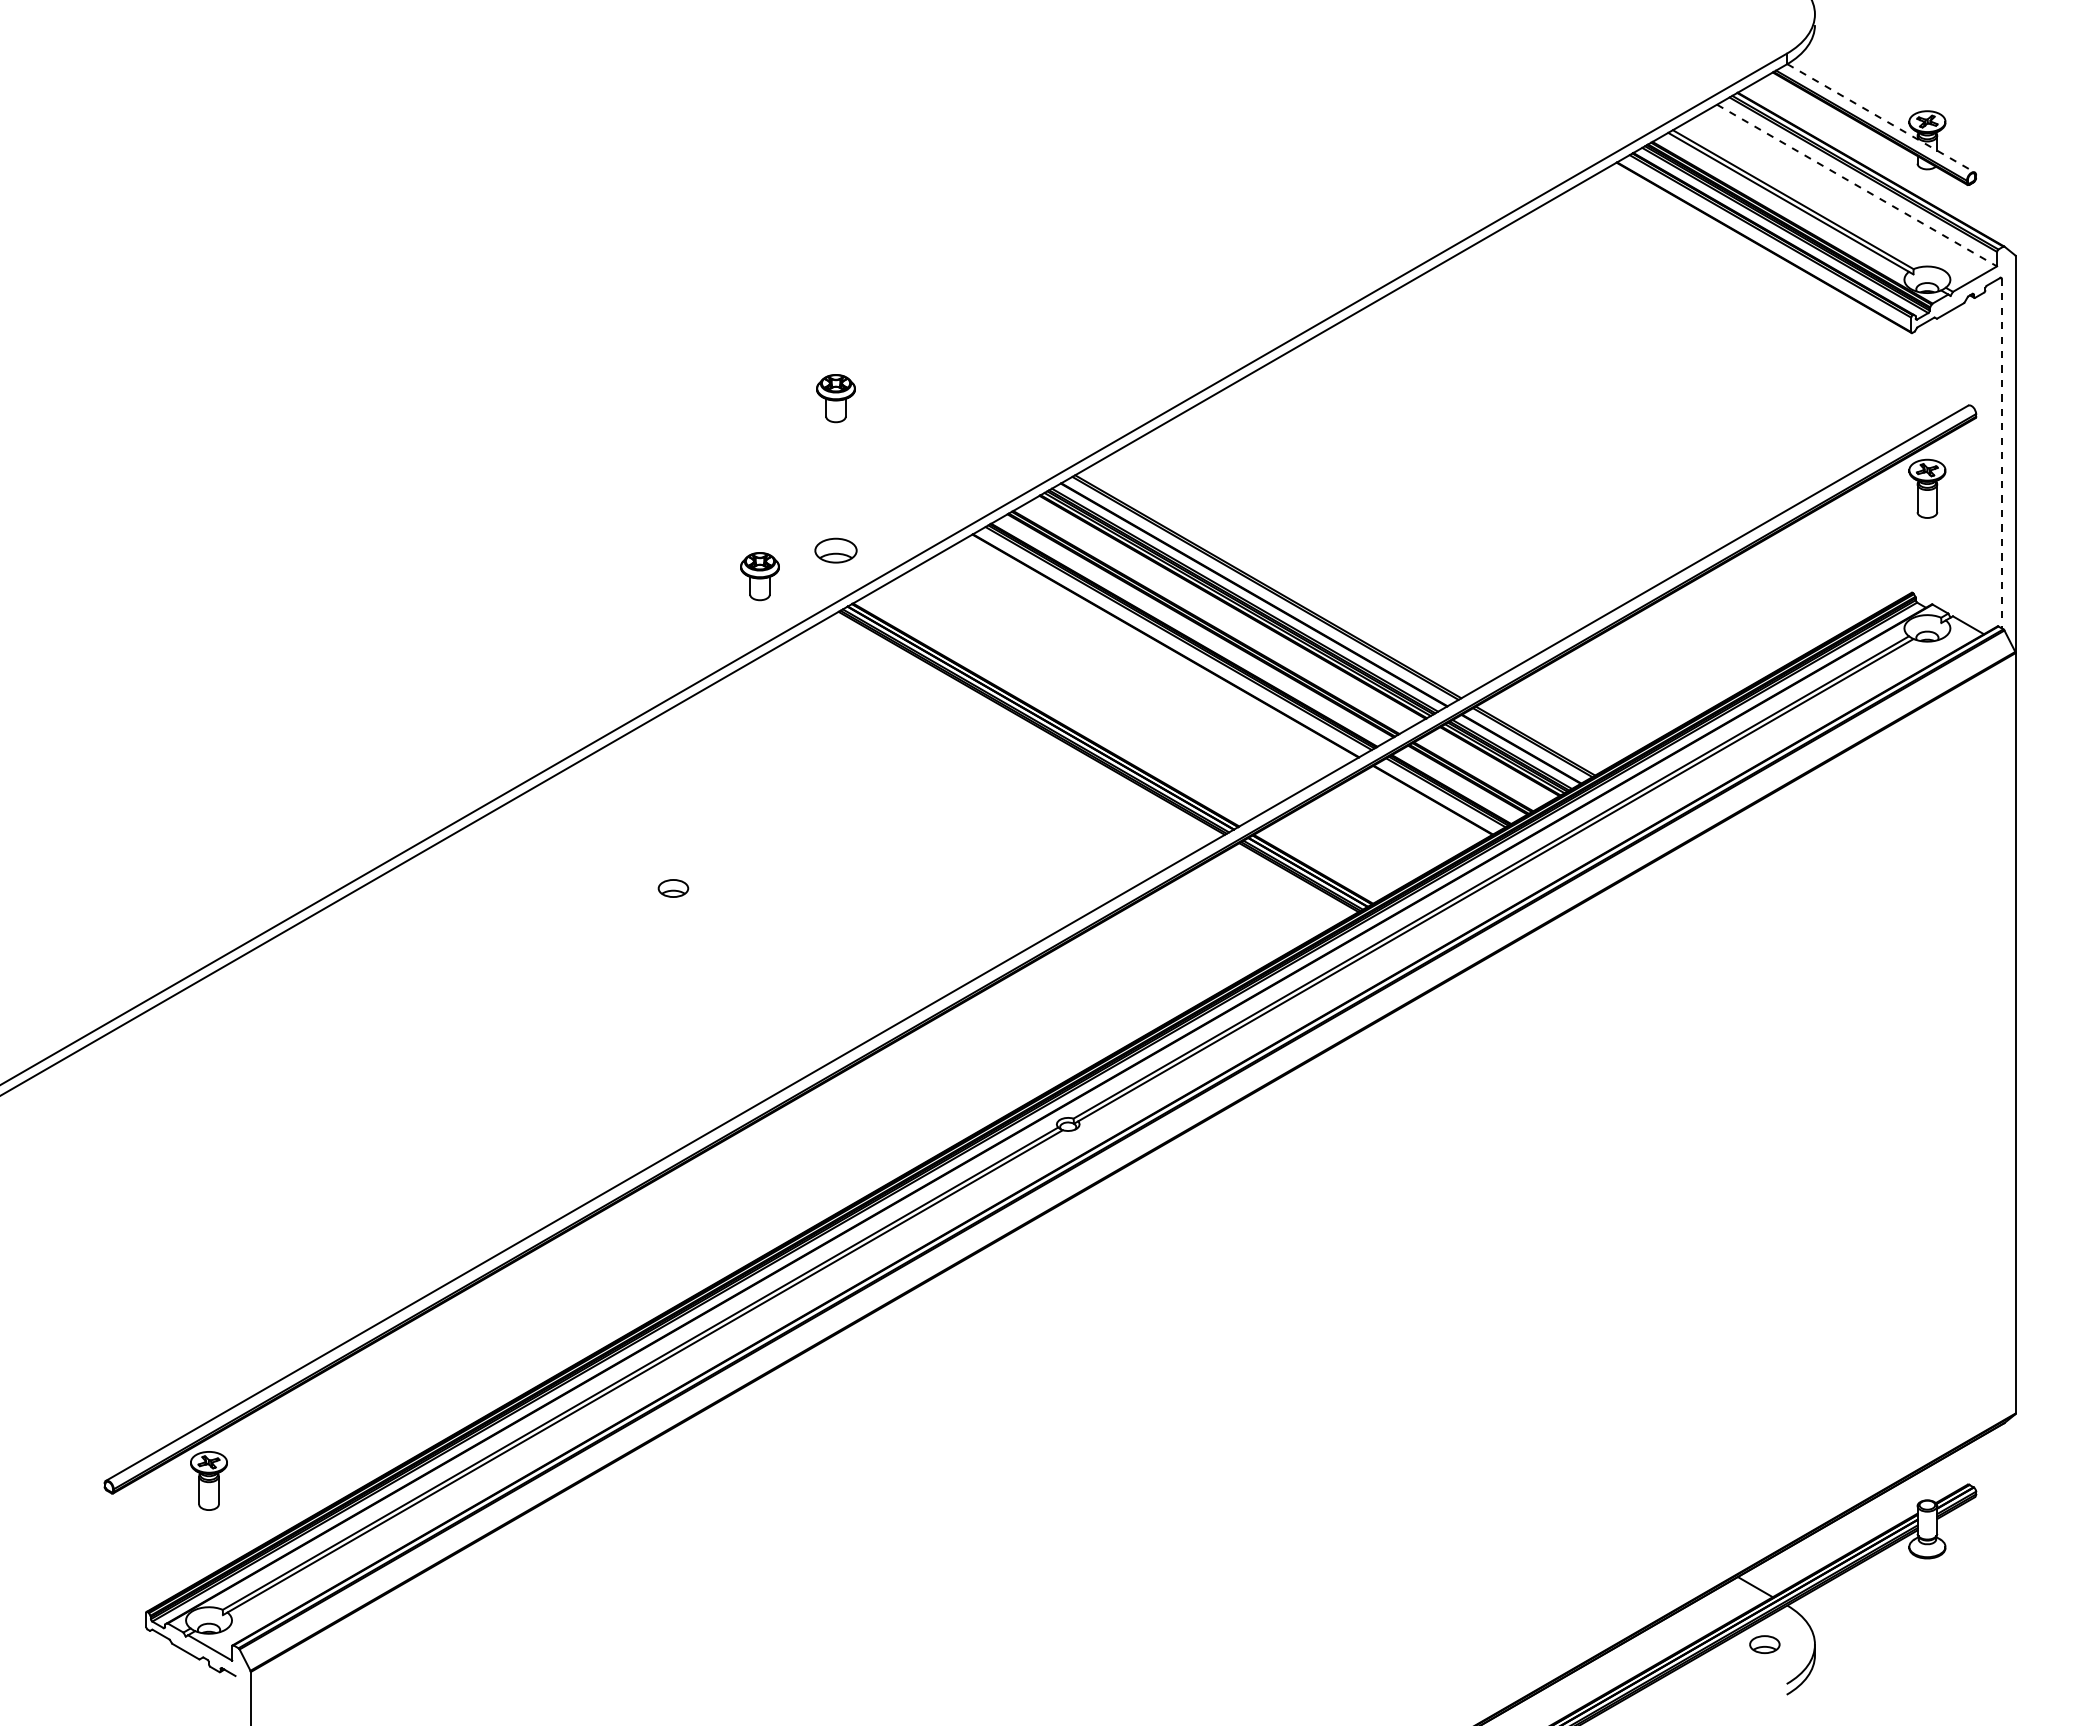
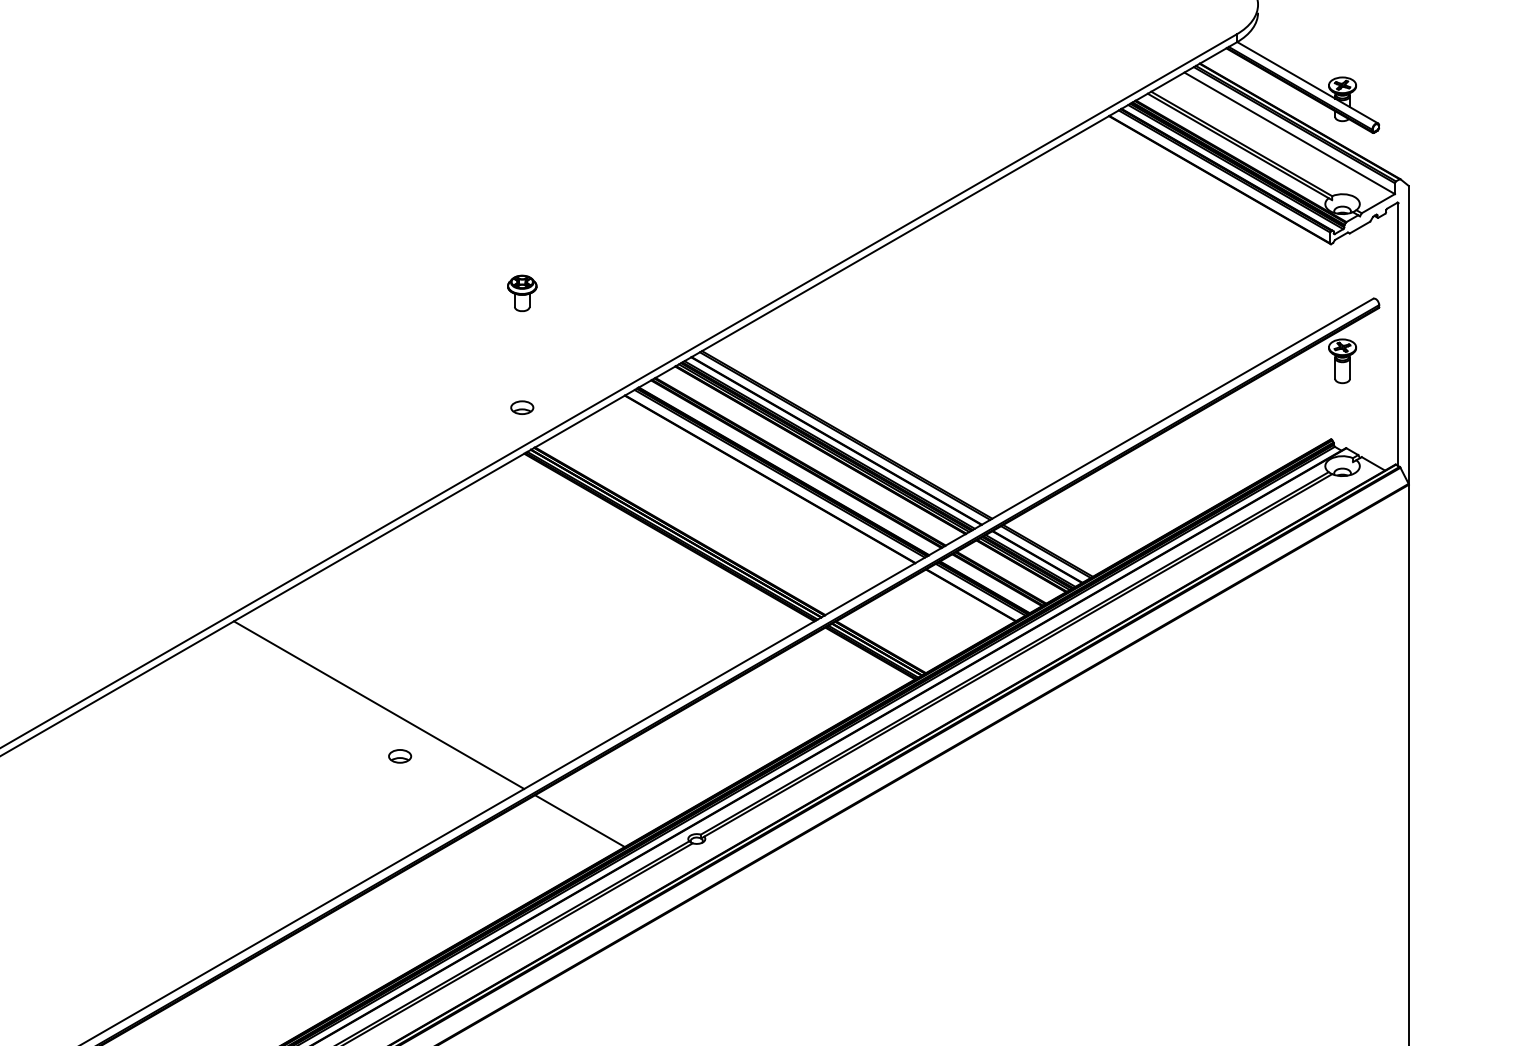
line: (1881, 118) -> (1308, 82), dashed -> solid
line: (1857, 185) -> (1290, 133), dashed -> solid
line: (2001, 453) -> (1398, 334), dashed -> solid
part: (835, 550) -> (521, 407), size x0.71
part: (759, 576) -> (464, 427), removed
part: (673, 888) -> (400, 756), moved
line: (645, 945) -> (379, 704), added
line: (912, 1100) -> (579, 821), added

